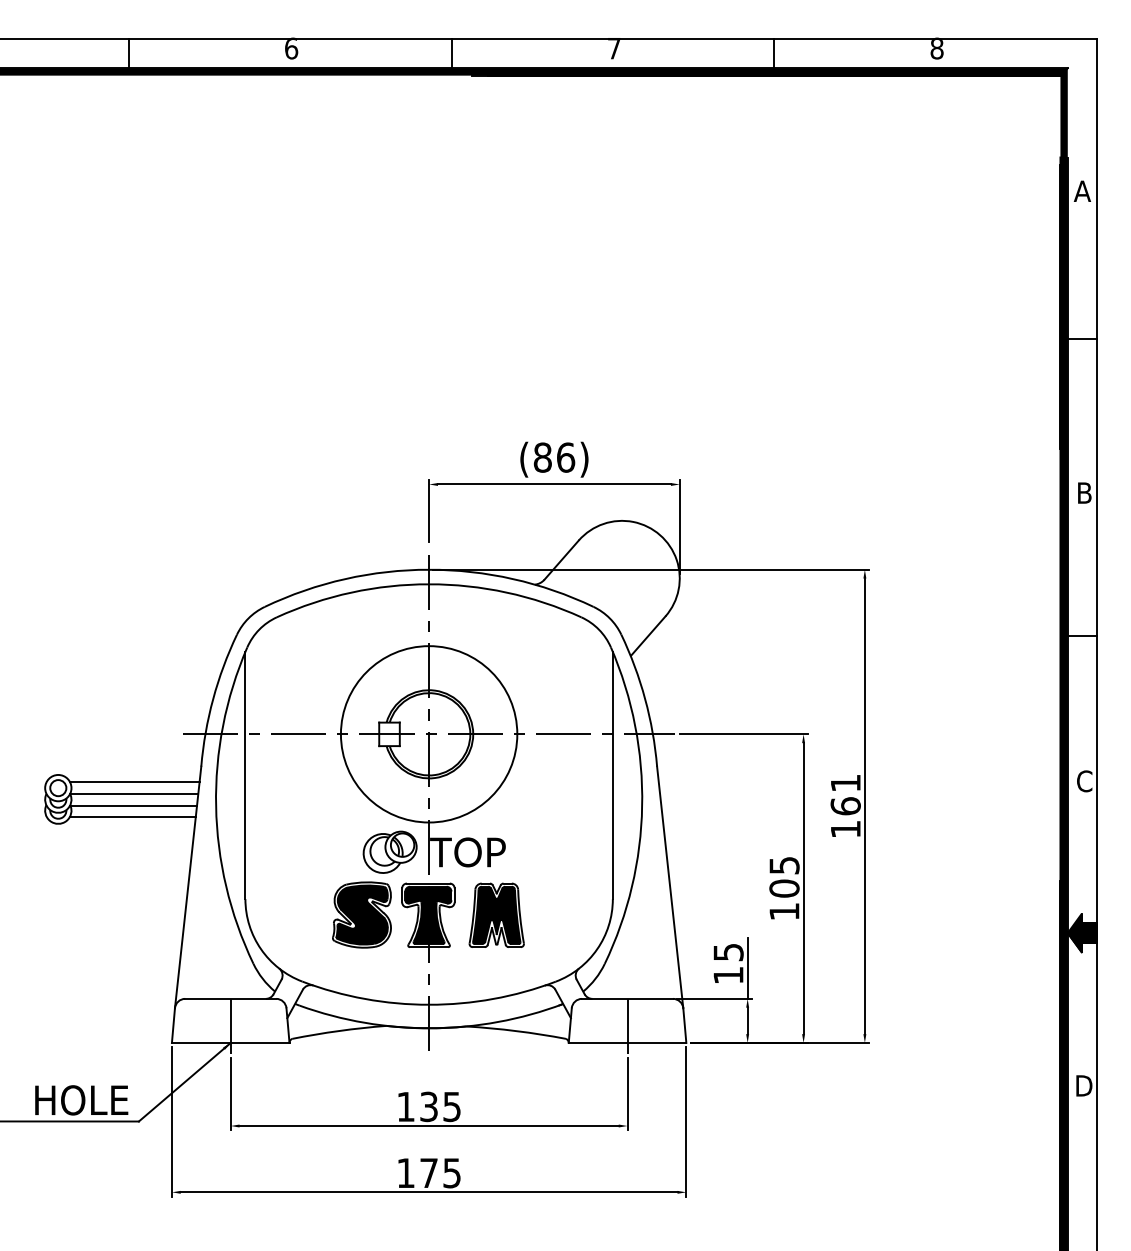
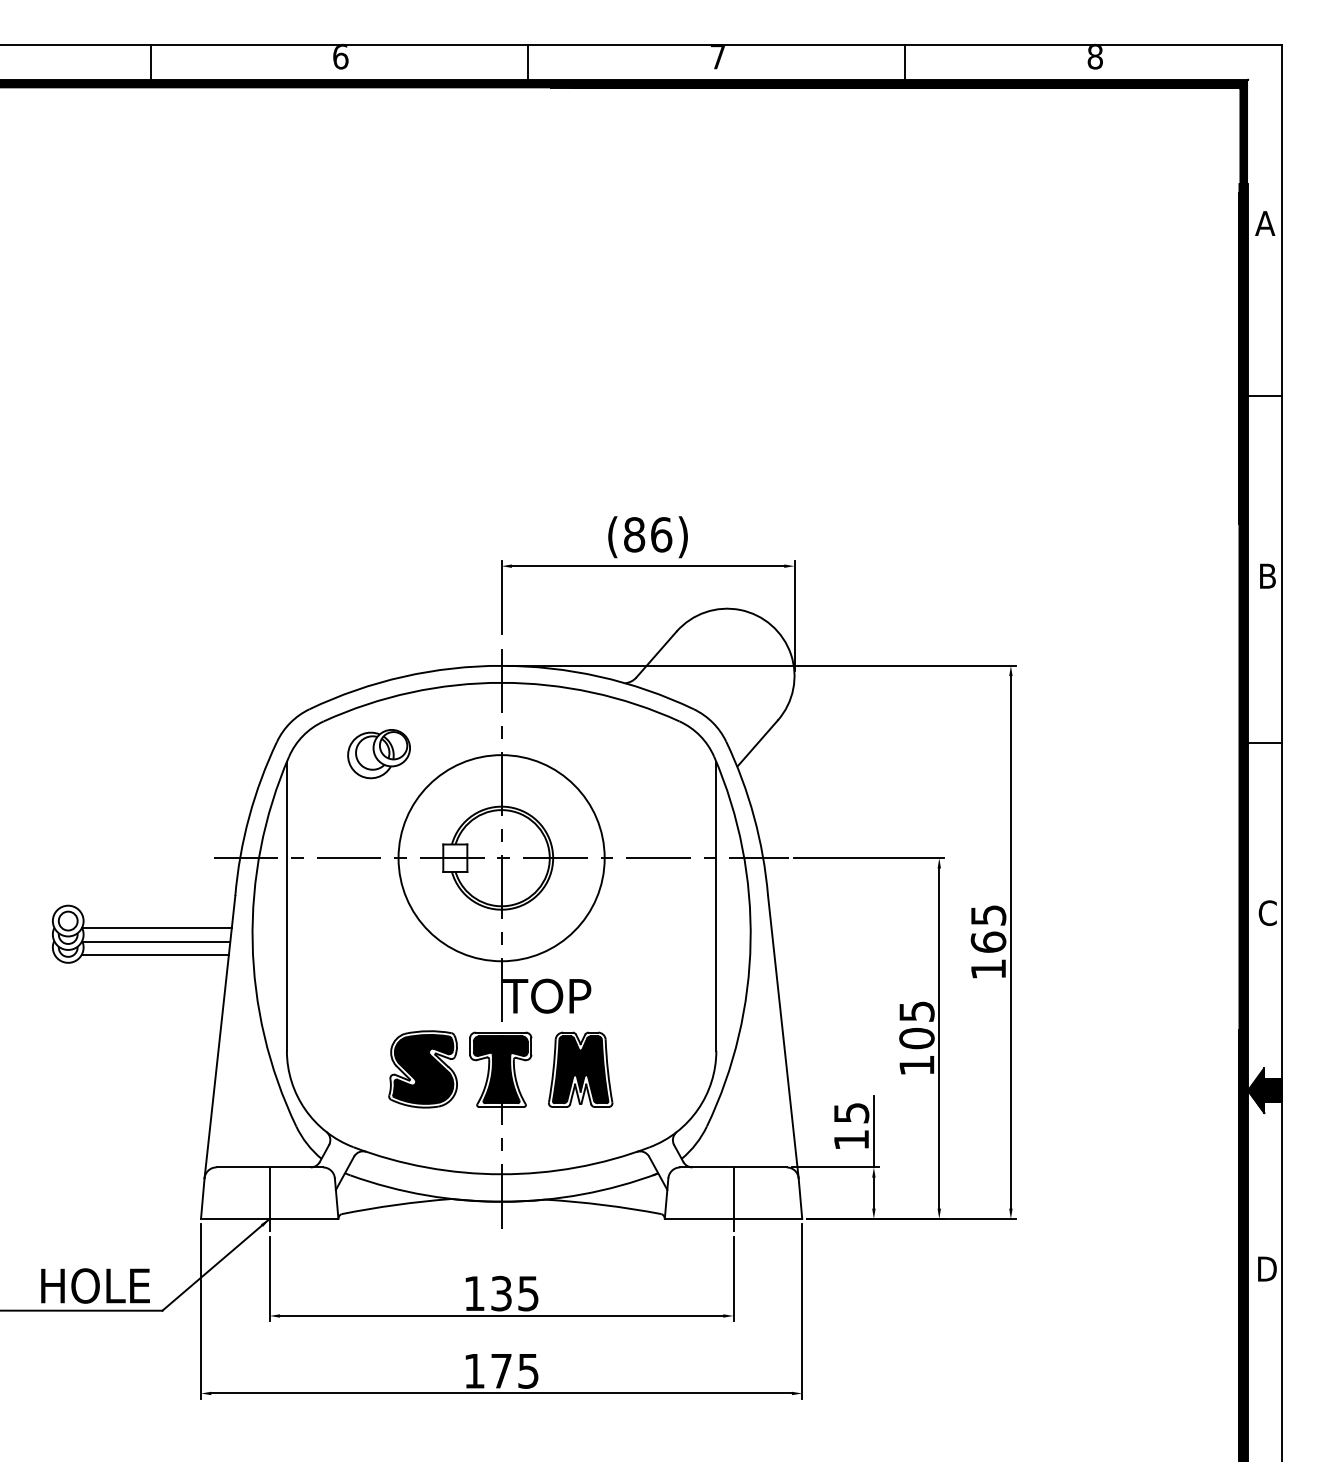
line: (134, 782) -> (157, 914), removed
text: (845, 783) -> (988, 915), 161 -> 165
part: (389, 852) -> (378, 754), moved

